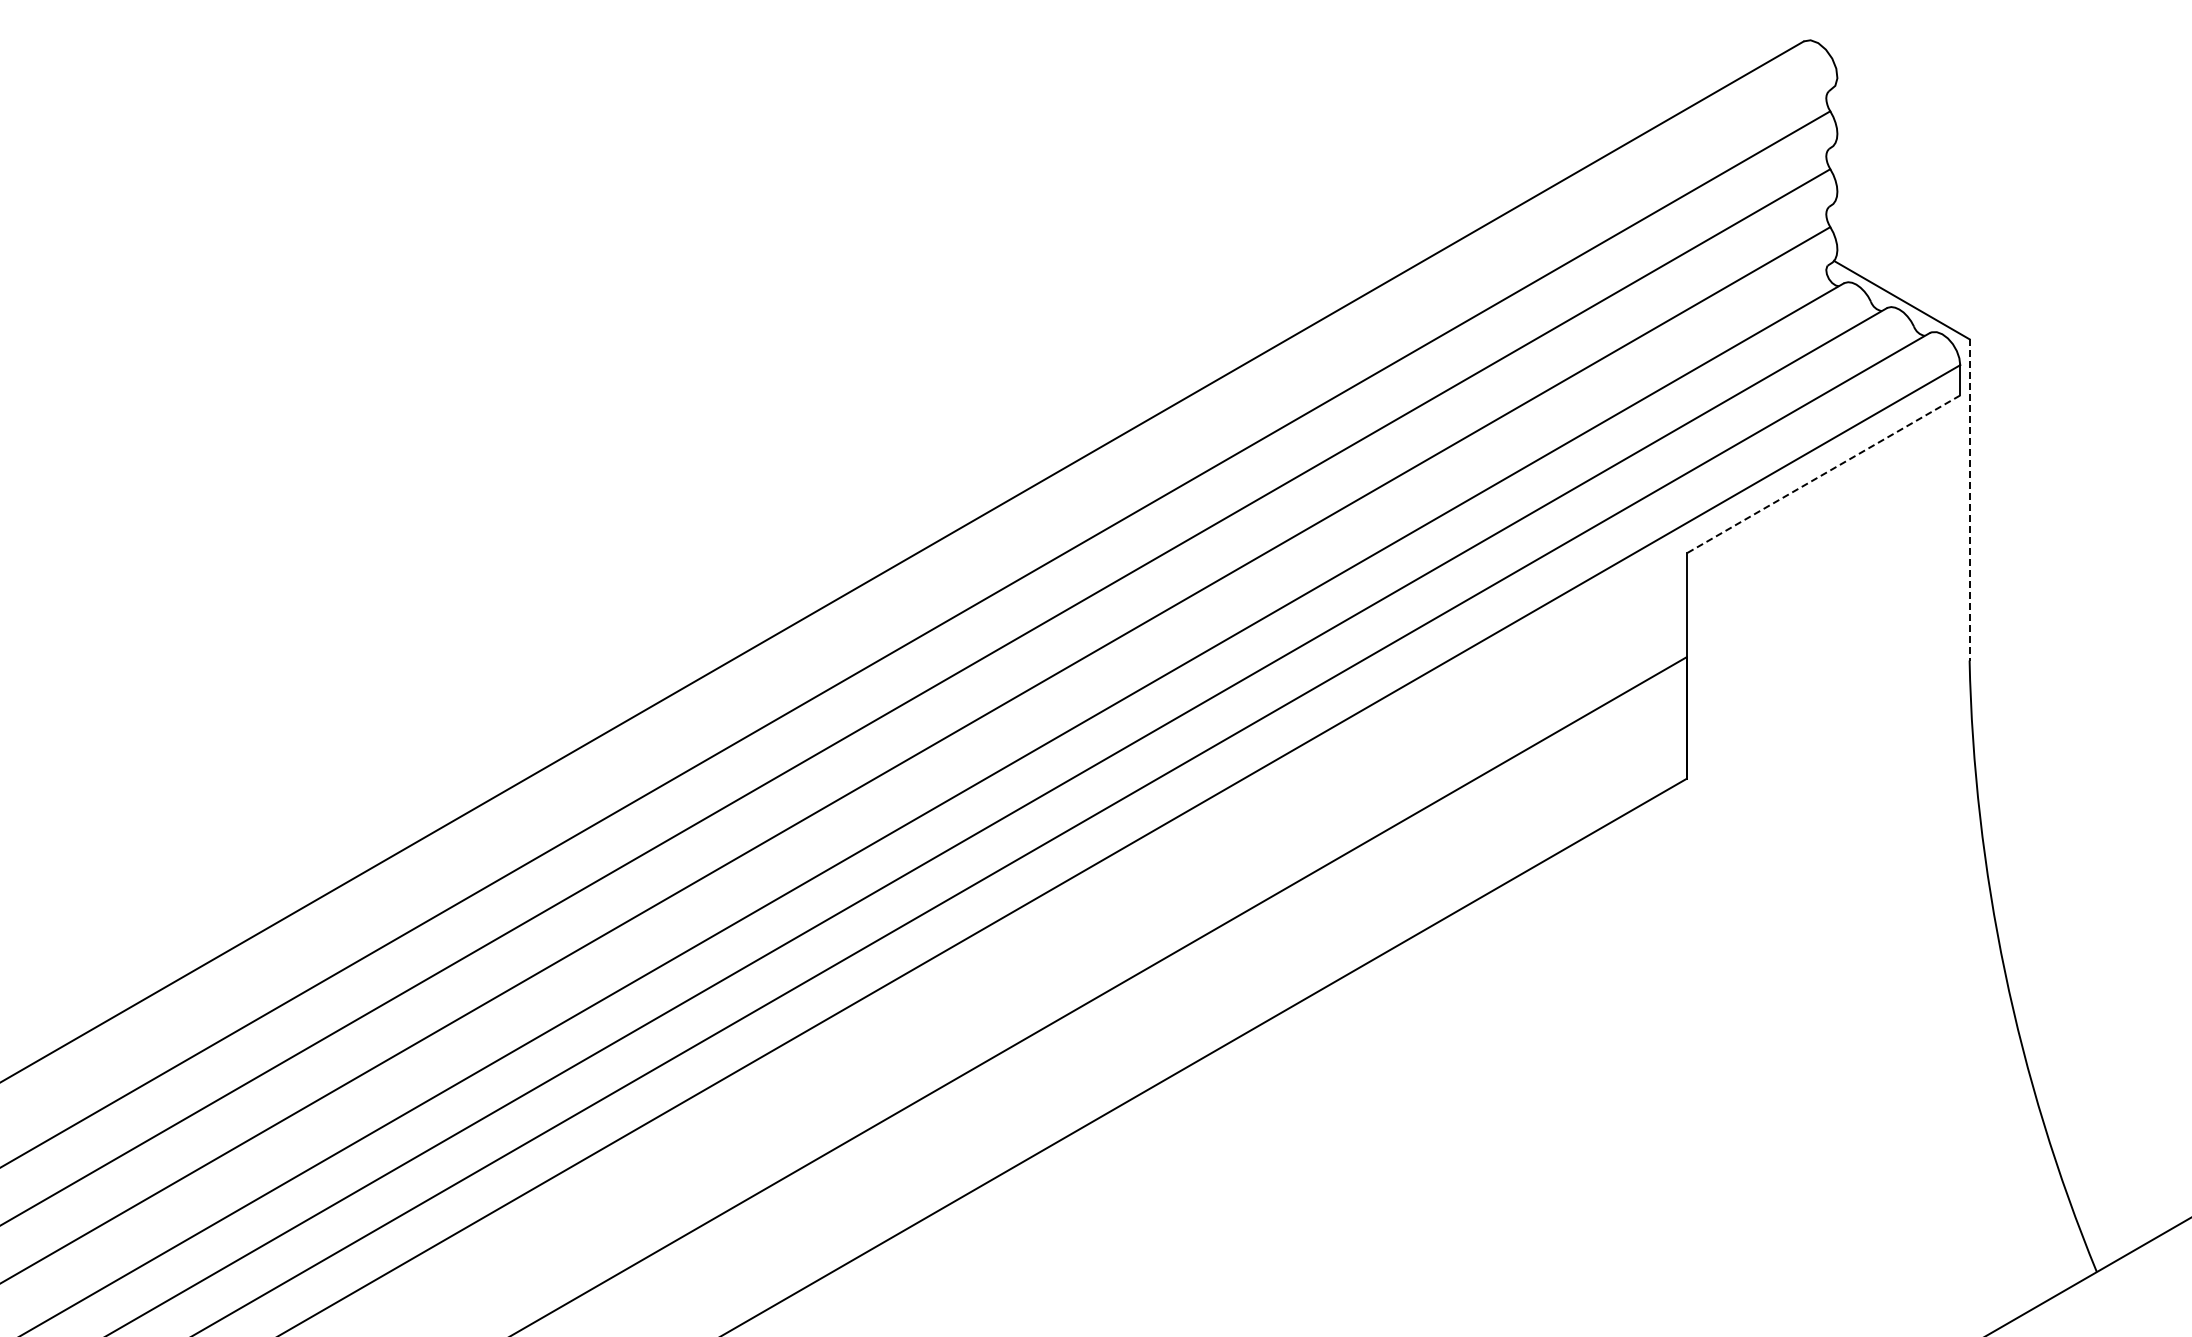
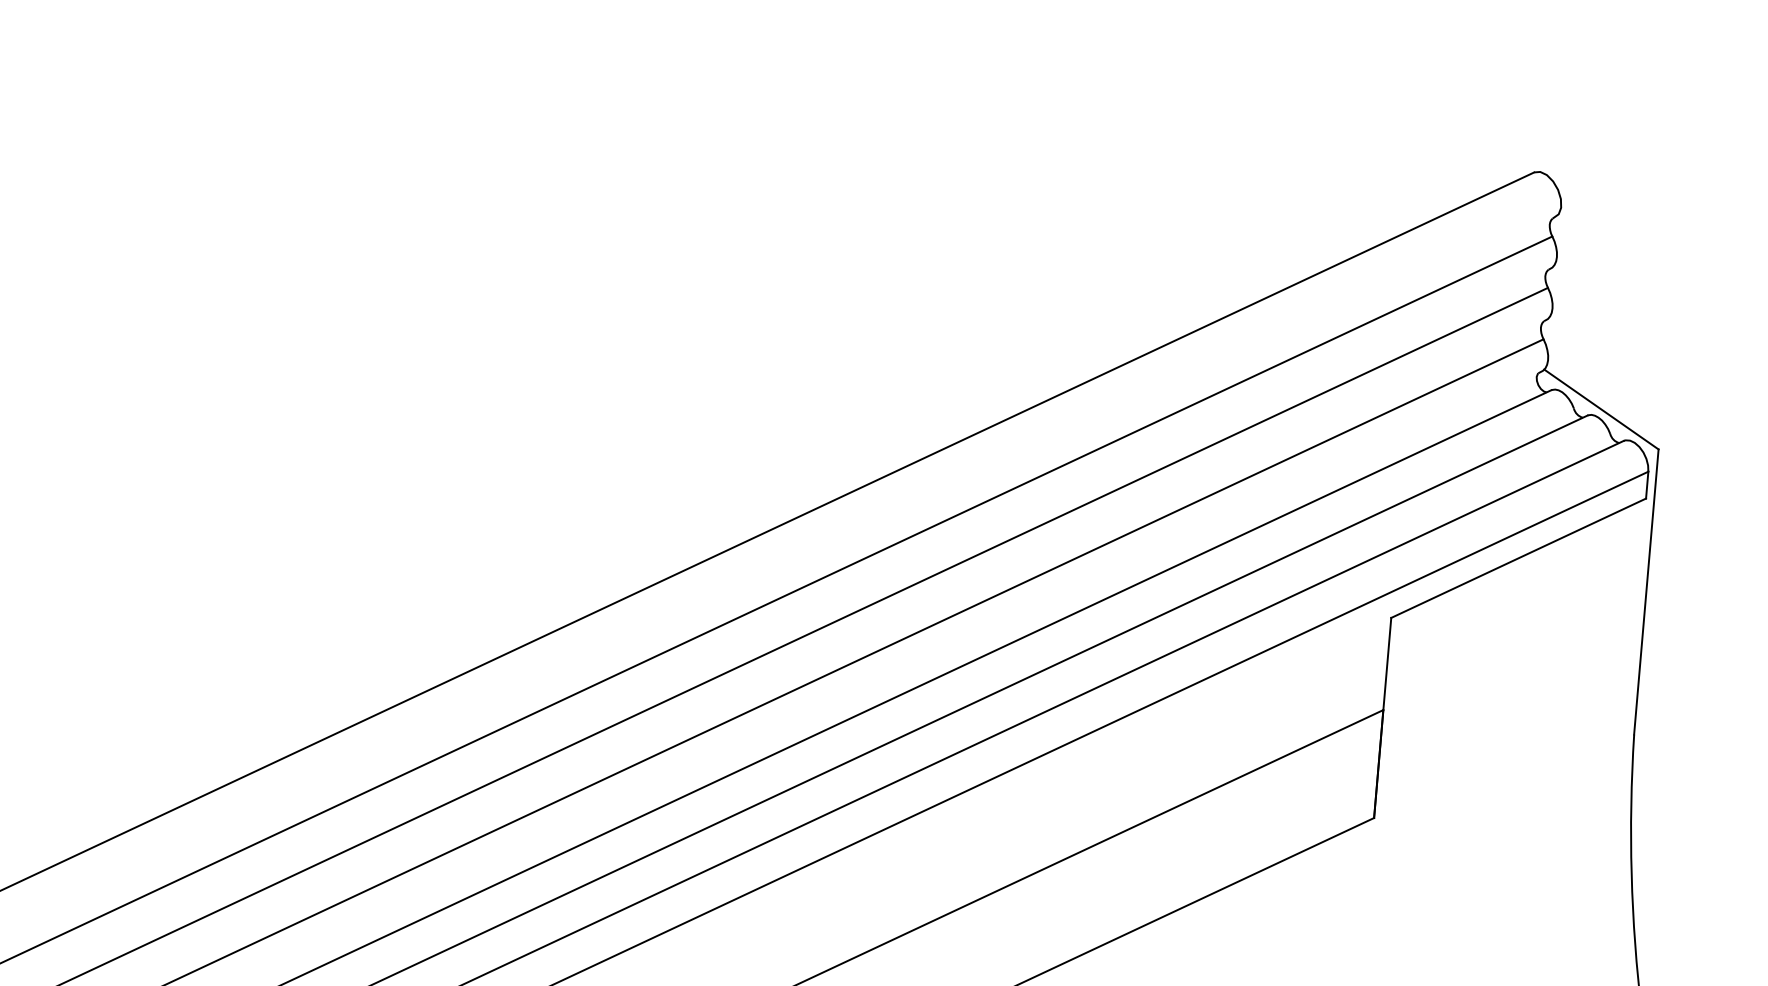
line: (1823, 474) -> (1518, 558), dashed -> solid
line: (1969, 499) -> (1646, 591), dashed -> solid

